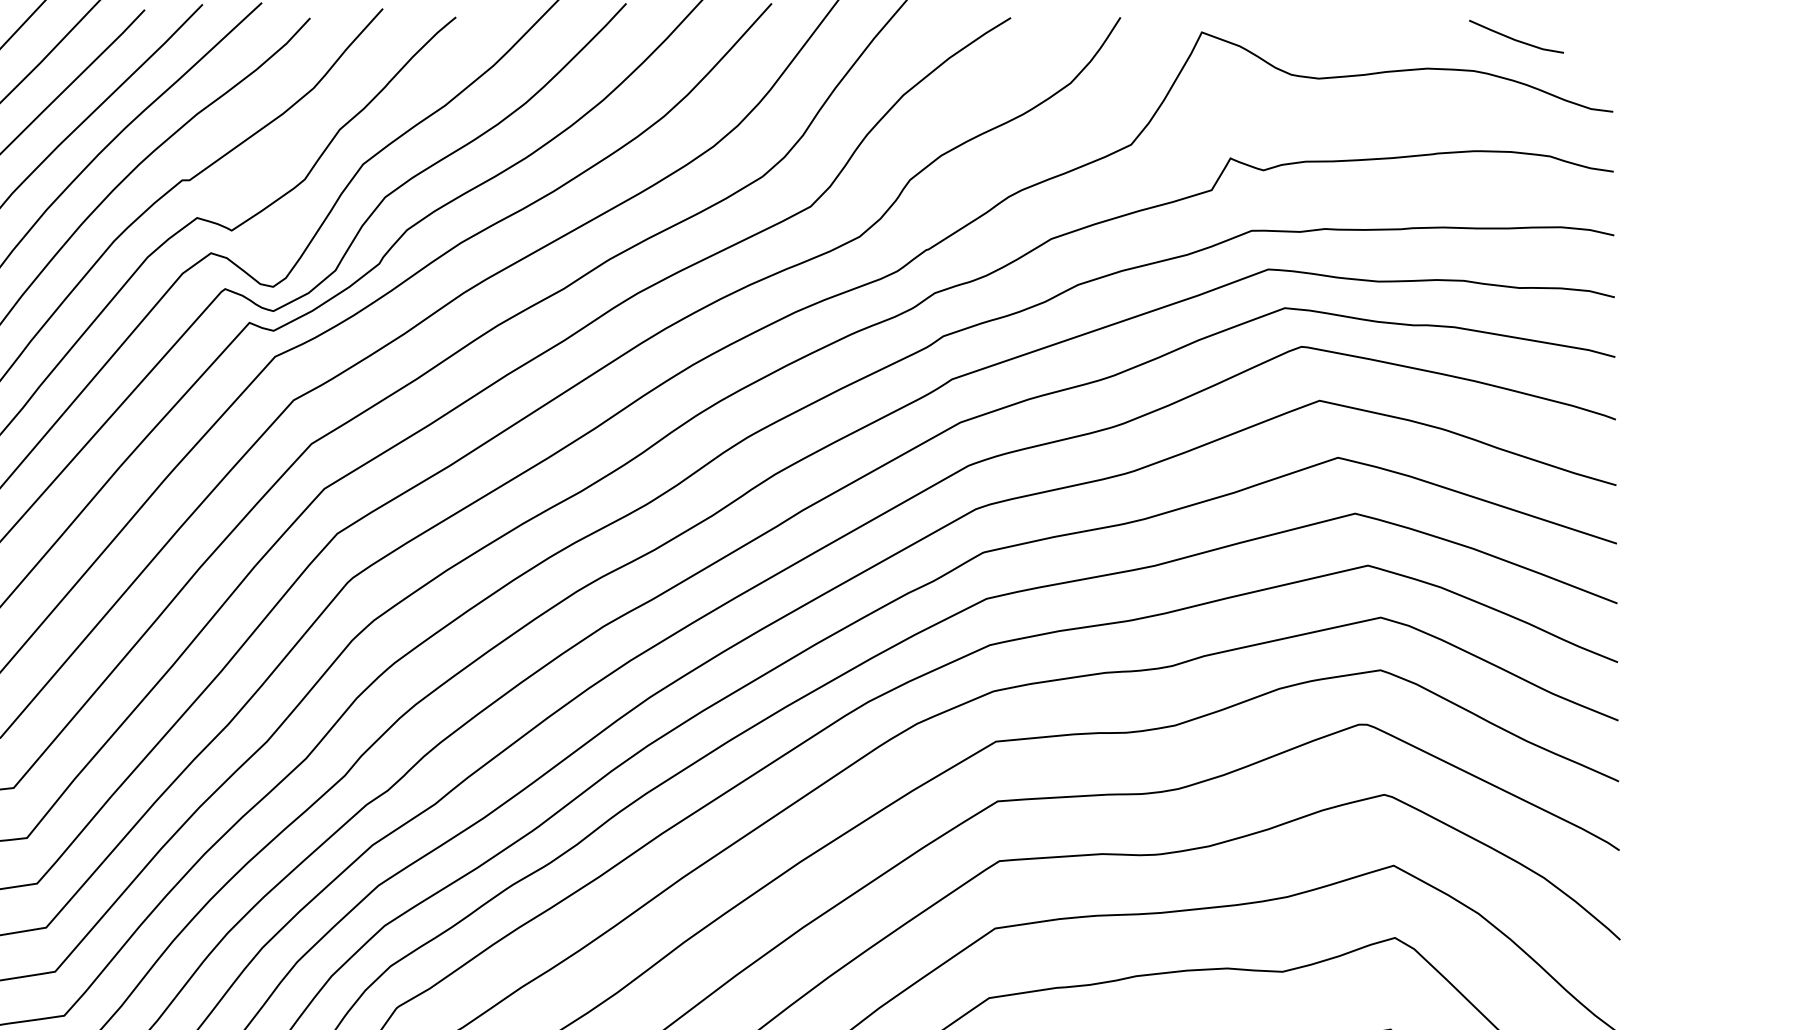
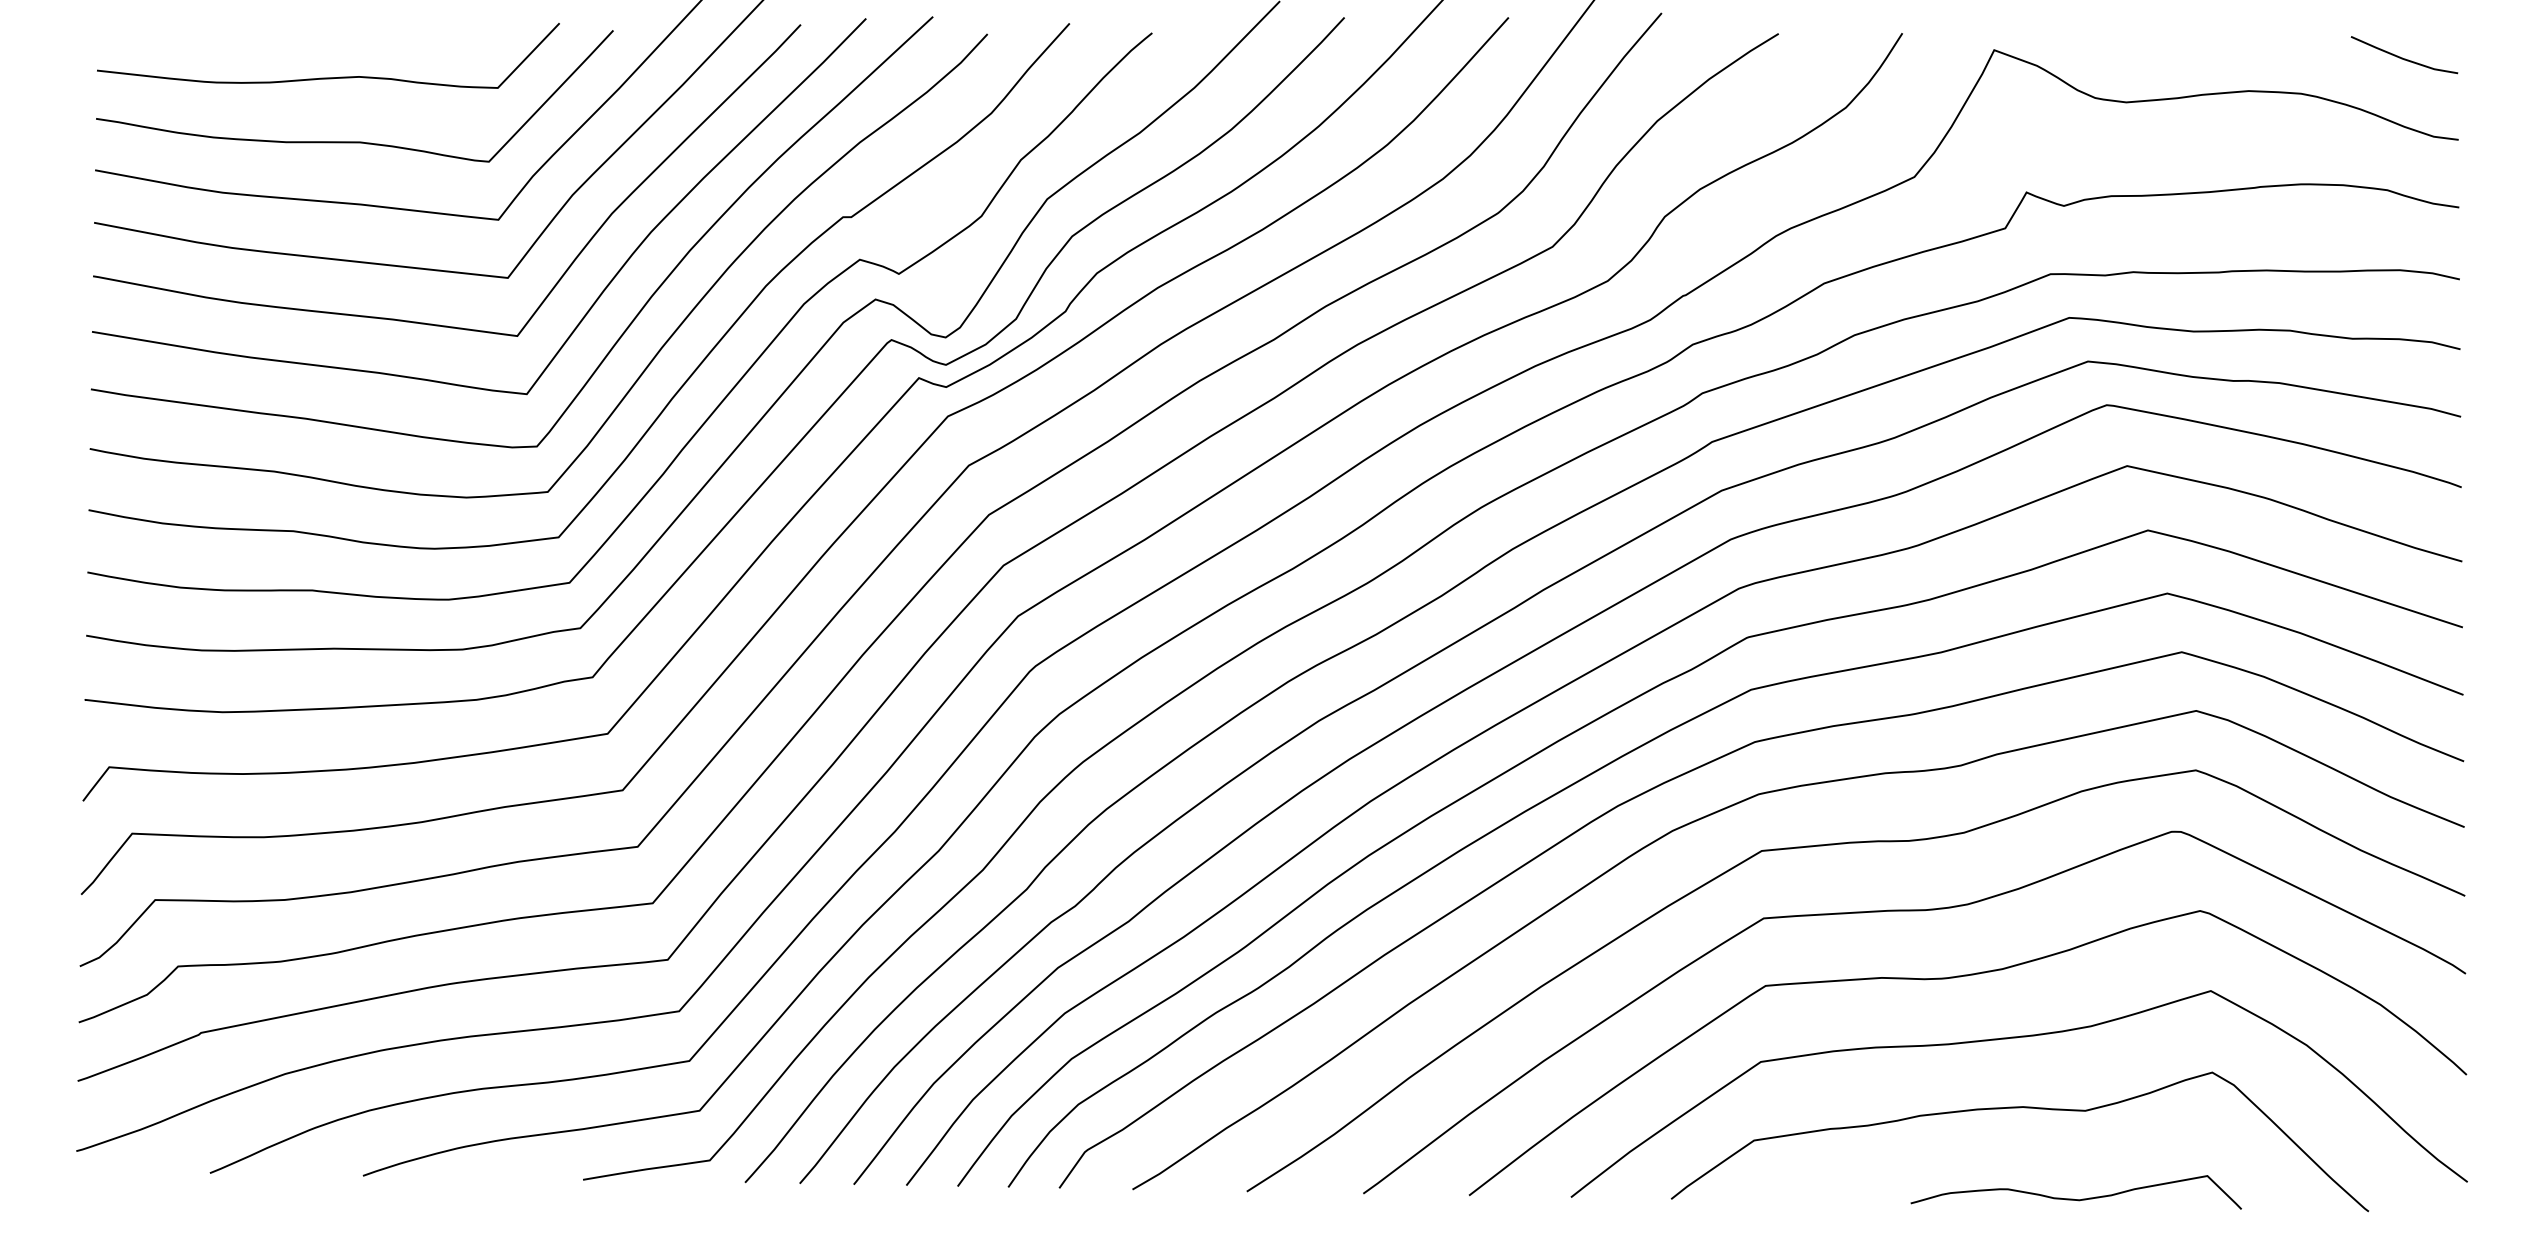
curve: (1514, 38) -> (2402, 57), moved

